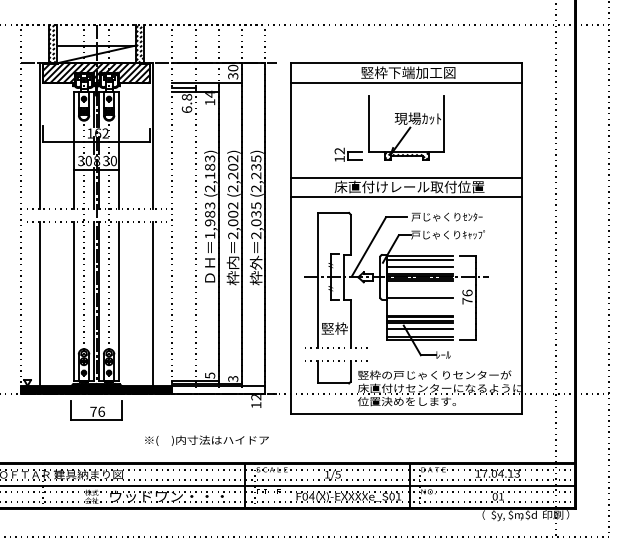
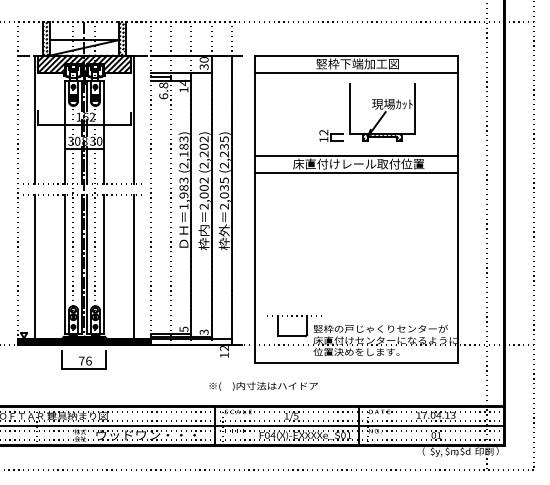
part: (394, 122) -> (371, 107), moved
part: (396, 284) -> (347, 249), removed
text: (206, 440) -> (263, 386), moved

